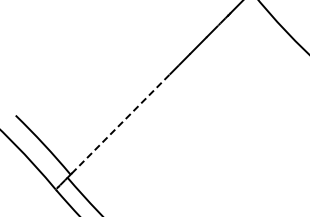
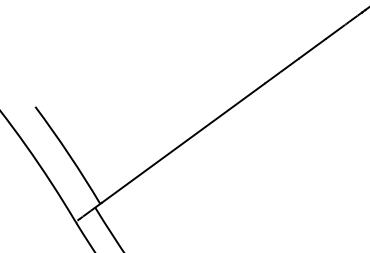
line: (120, 124) -> (183, 143), dashed -> solid

